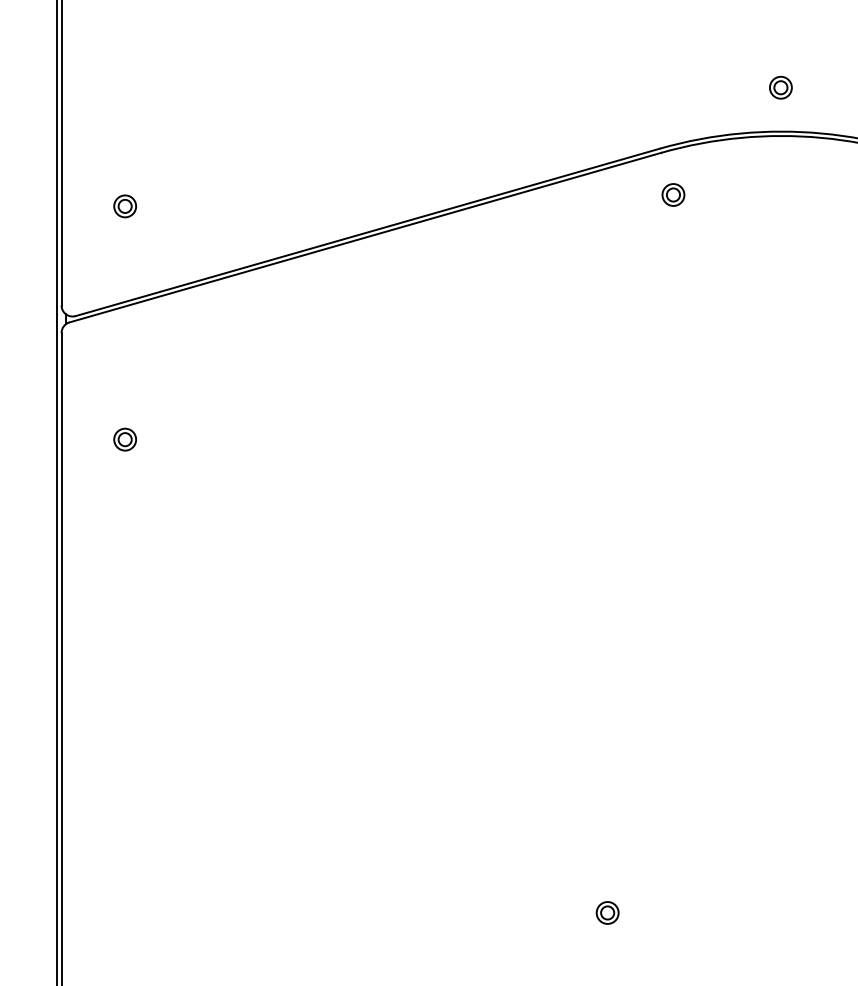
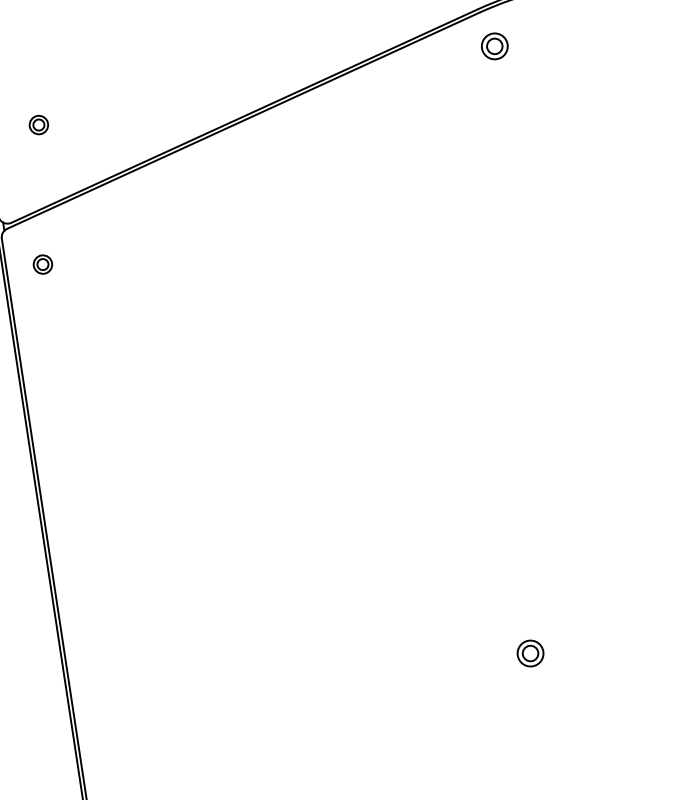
part: (673, 194) -> (494, 45), size x1.4
part: (124, 439) -> (42, 264), moved
part: (607, 912) -> (530, 653), size x1.4

